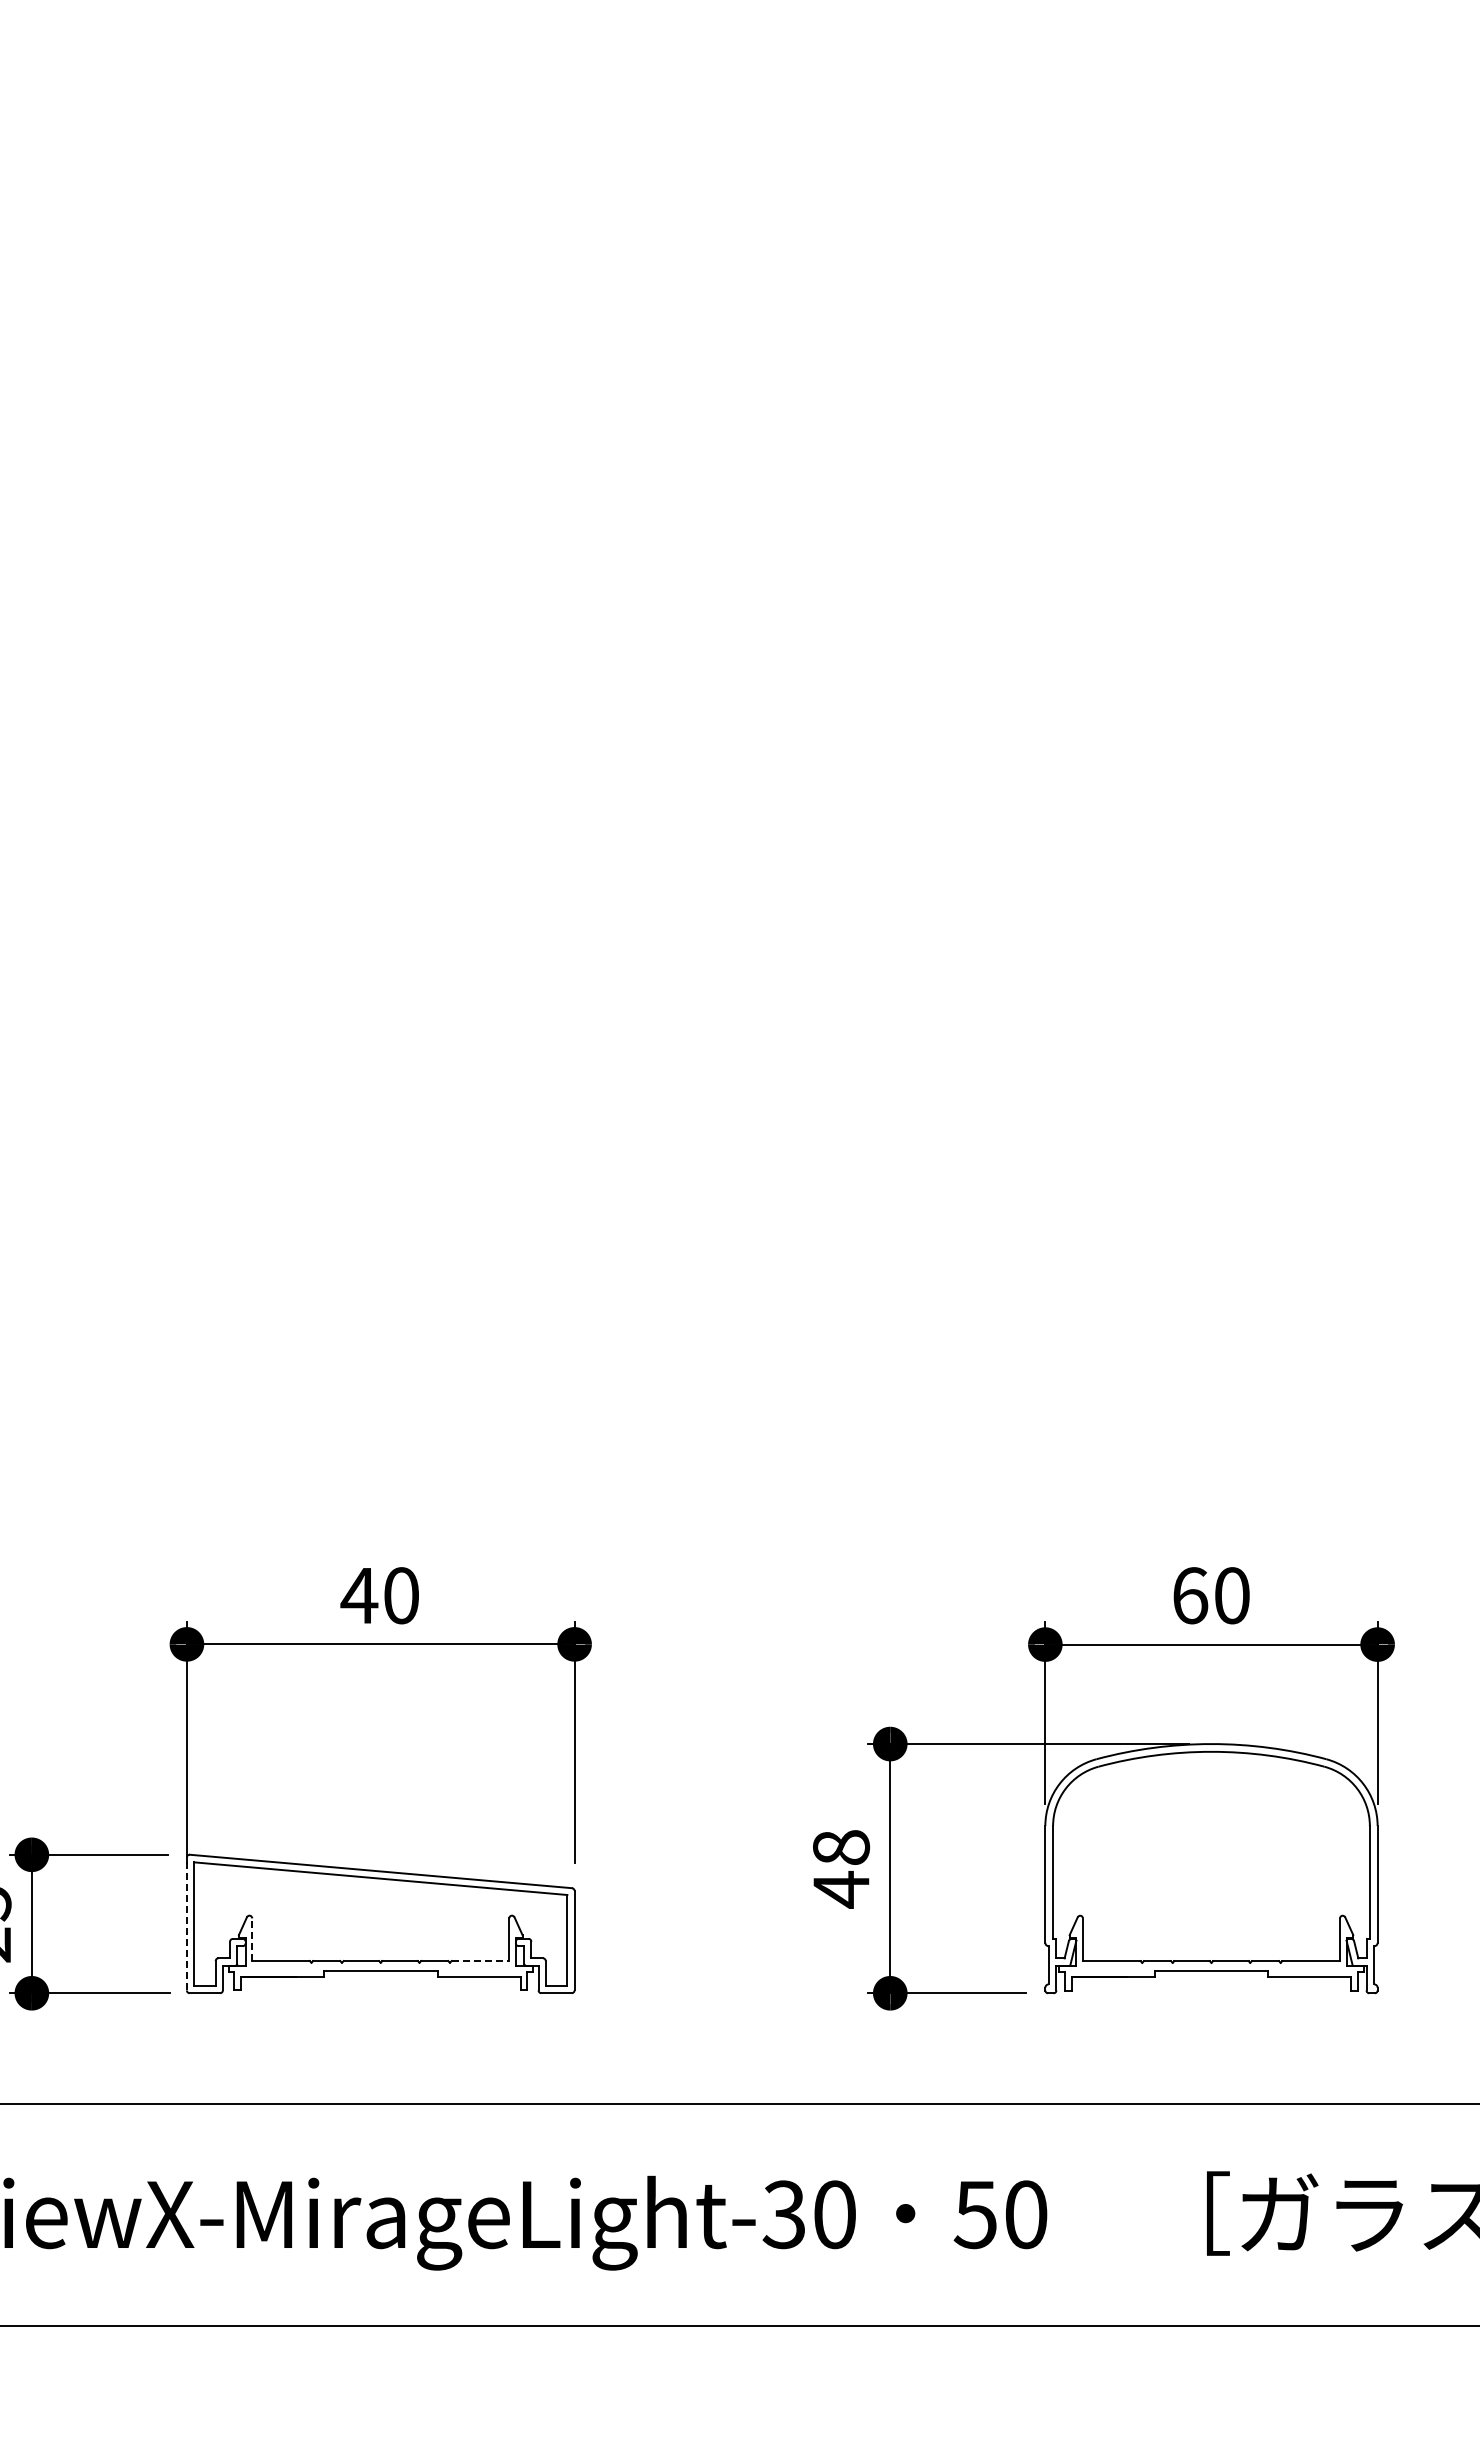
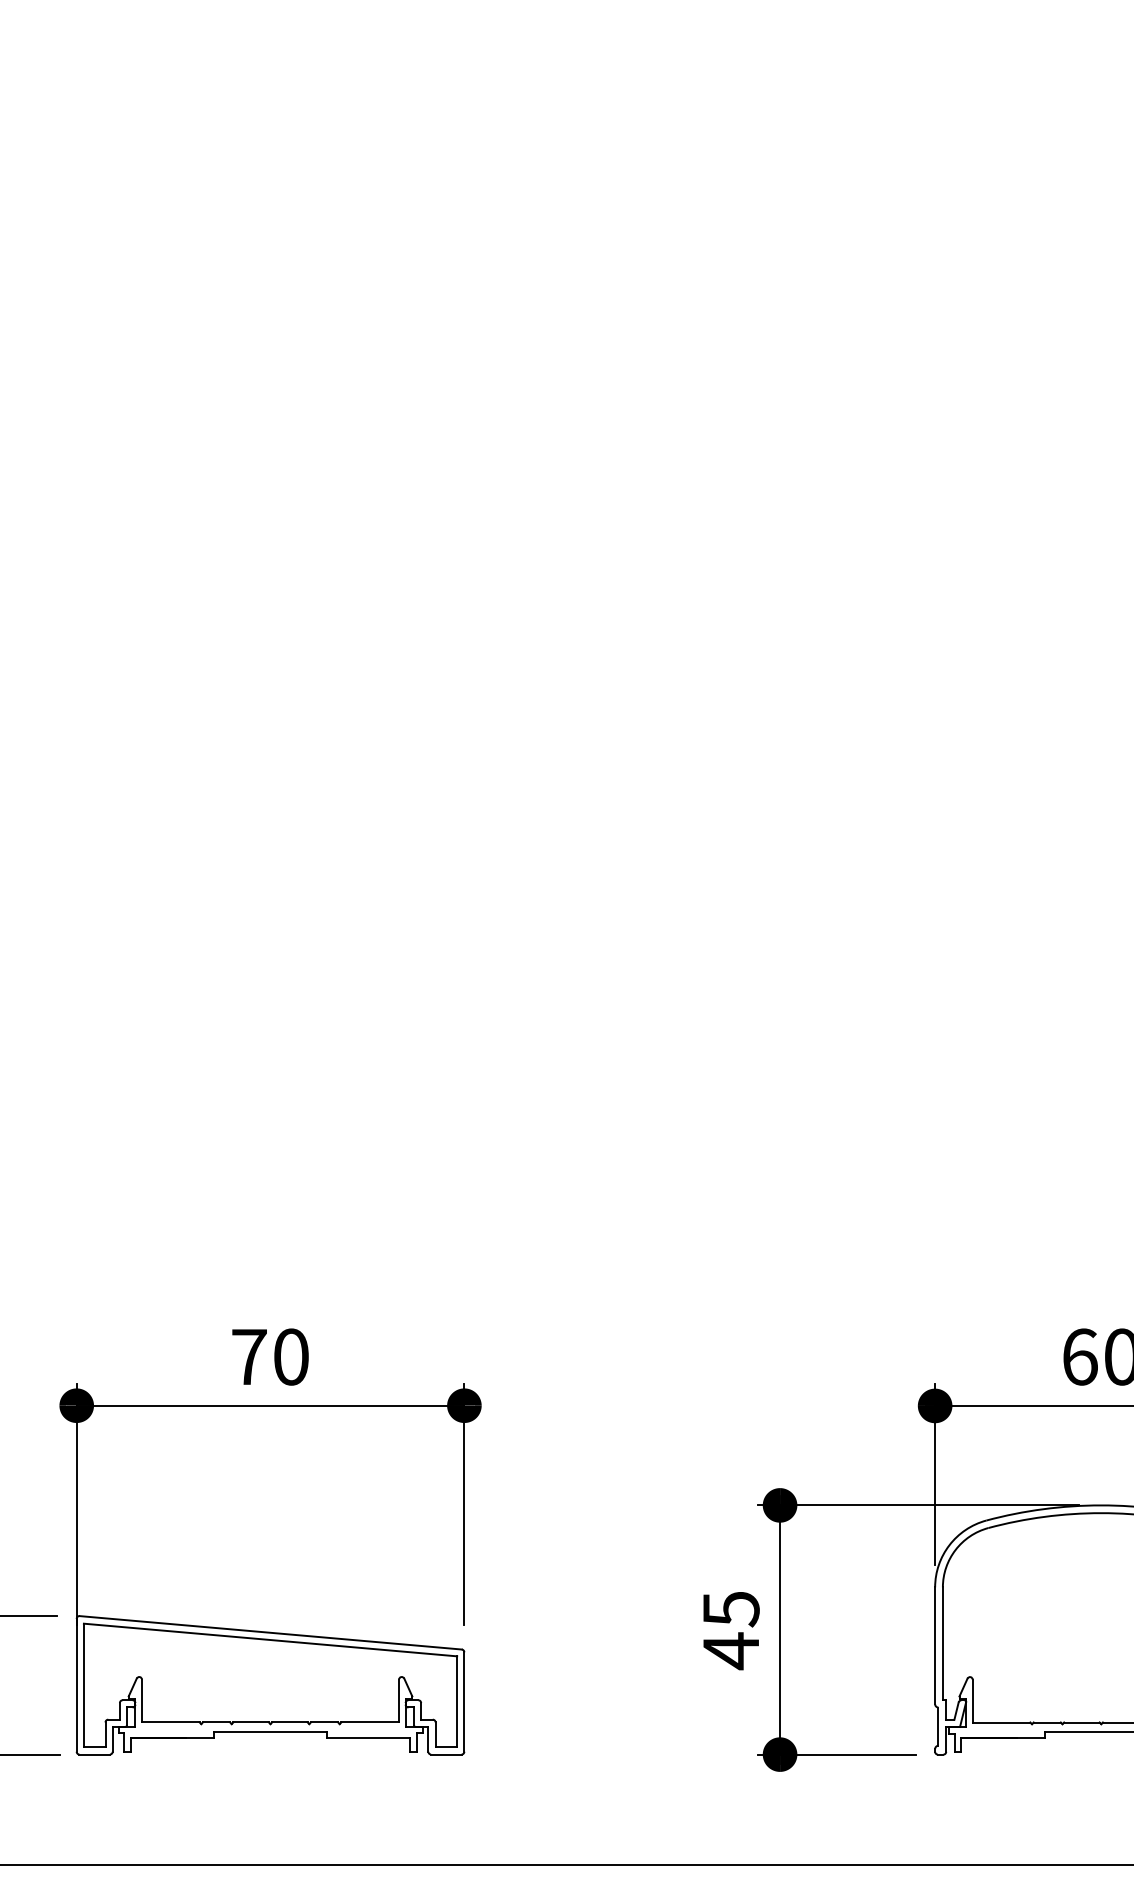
text: (359, 1595) -> (249, 1356), 40 -> 70
text: (841, 1848) -> (731, 1609), 48 -> 45
line: (186, 1923) -> (76, 1684), dashed -> solid
line: (252, 1939) -> (142, 1700), dashed -> solid
line: (480, 1961) -> (370, 1722), dashed -> solid

